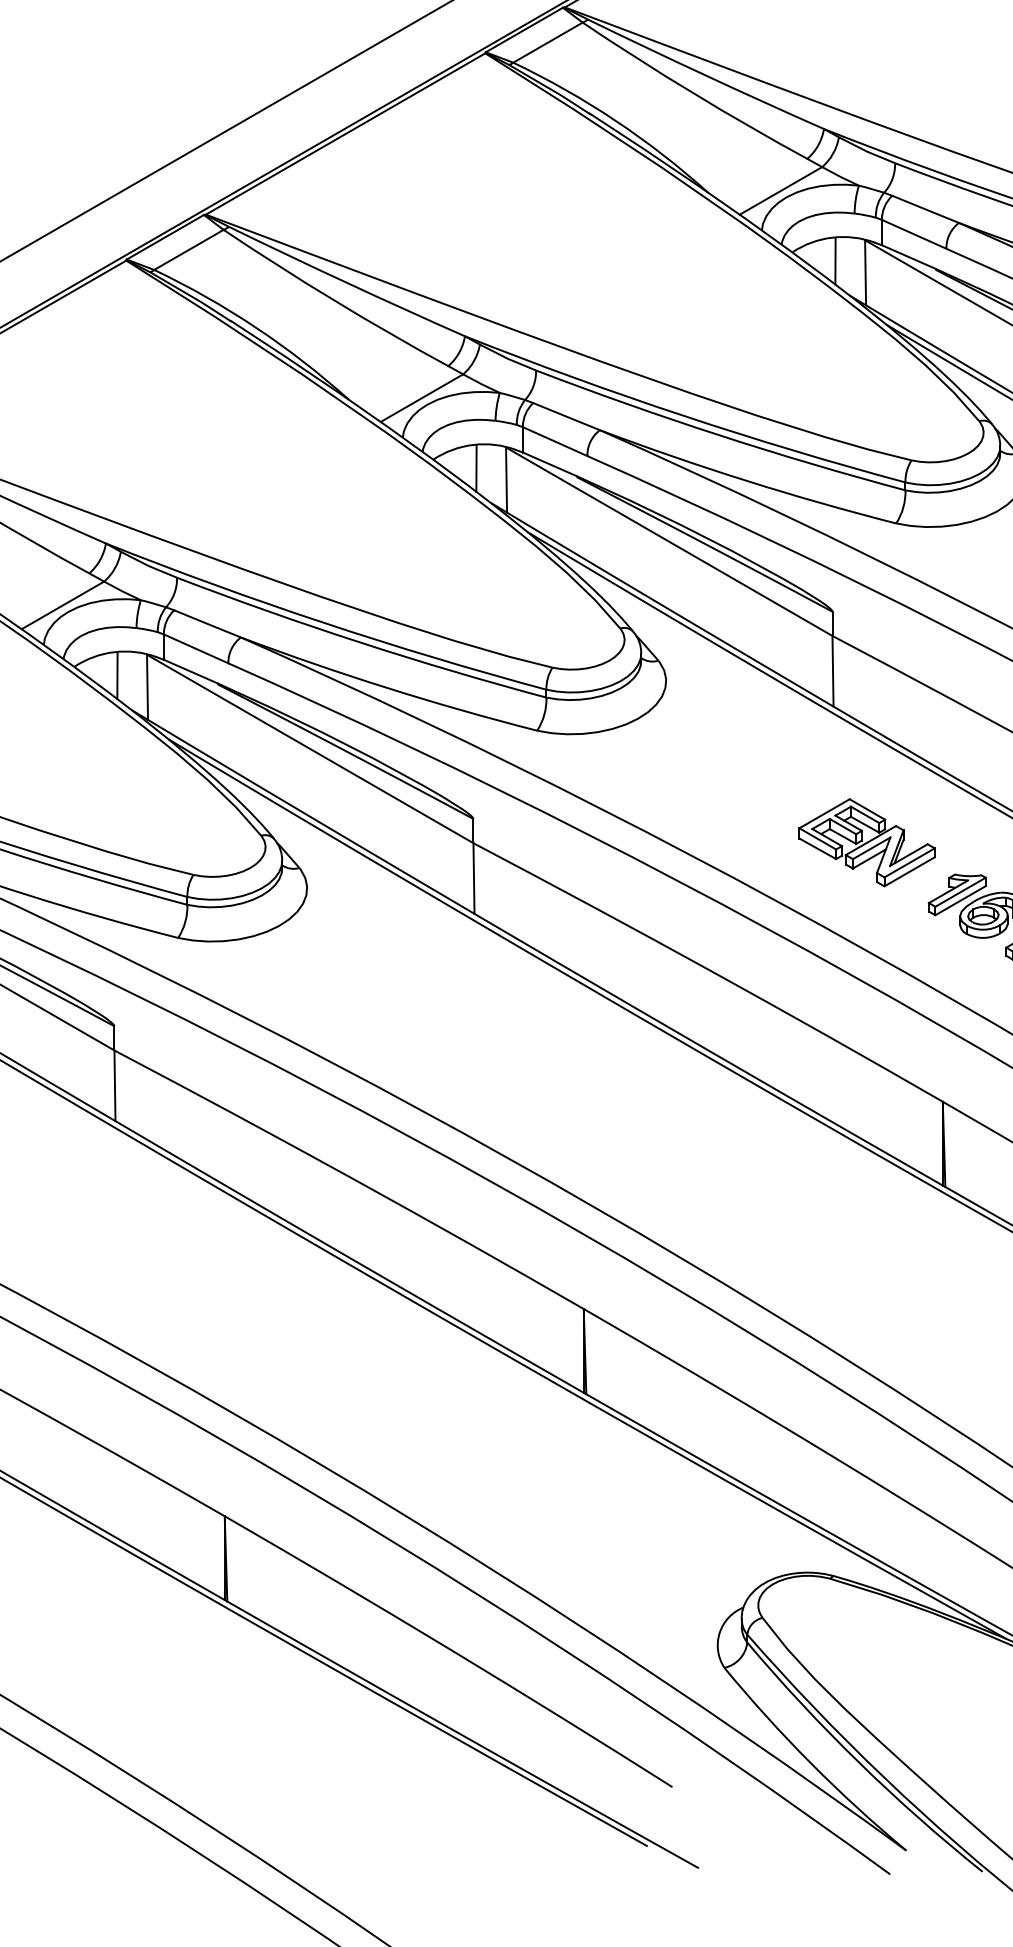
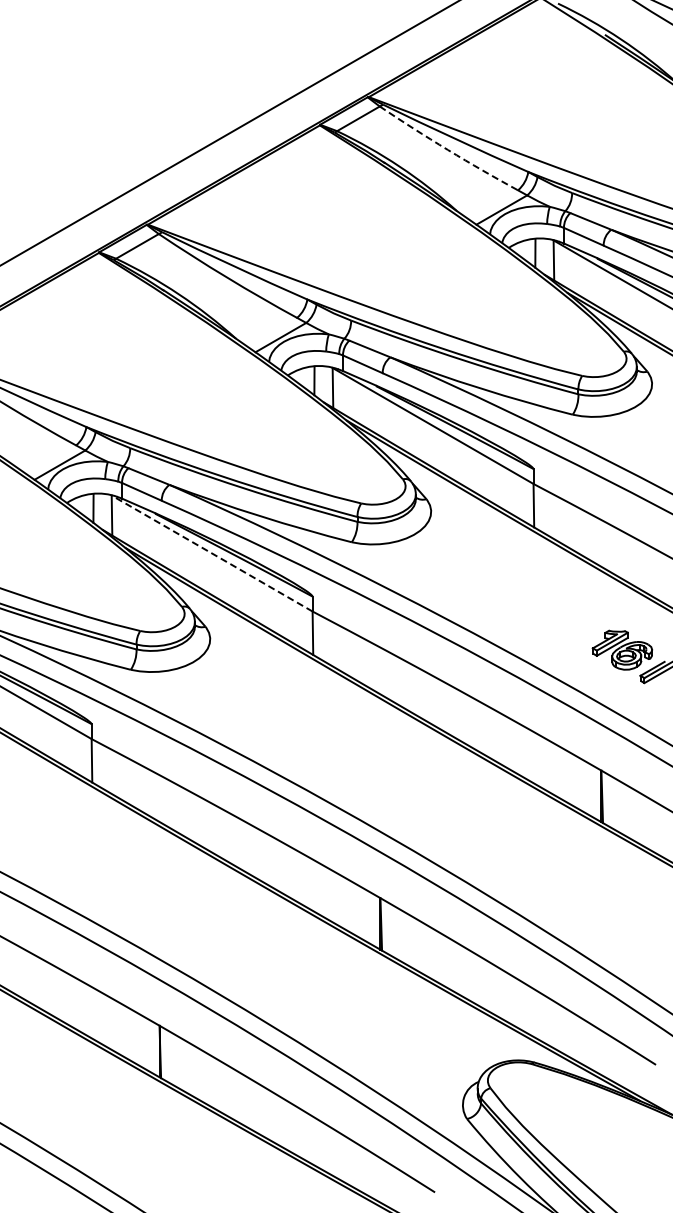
arc: (692, 94) -> (447, 150), solid -> dashed
line: (310, 748) -> (212, 553), solid -> dashed
part: (866, 843) -> (554, 611), removed

